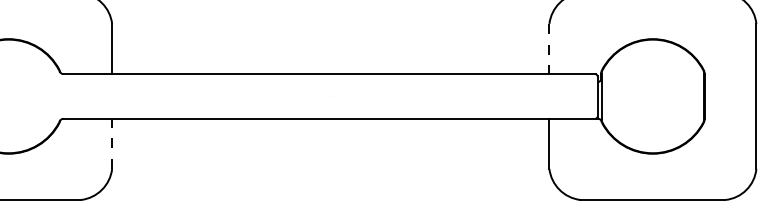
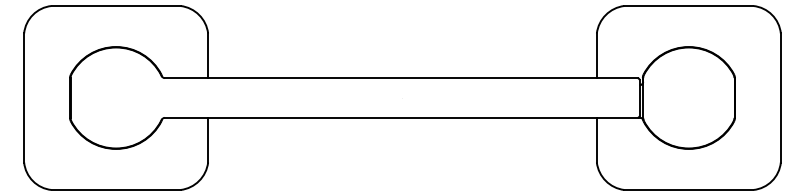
line: (549, 49) -> (596, 56), dashed -> solid
line: (112, 143) -> (208, 139), dashed -> solid

